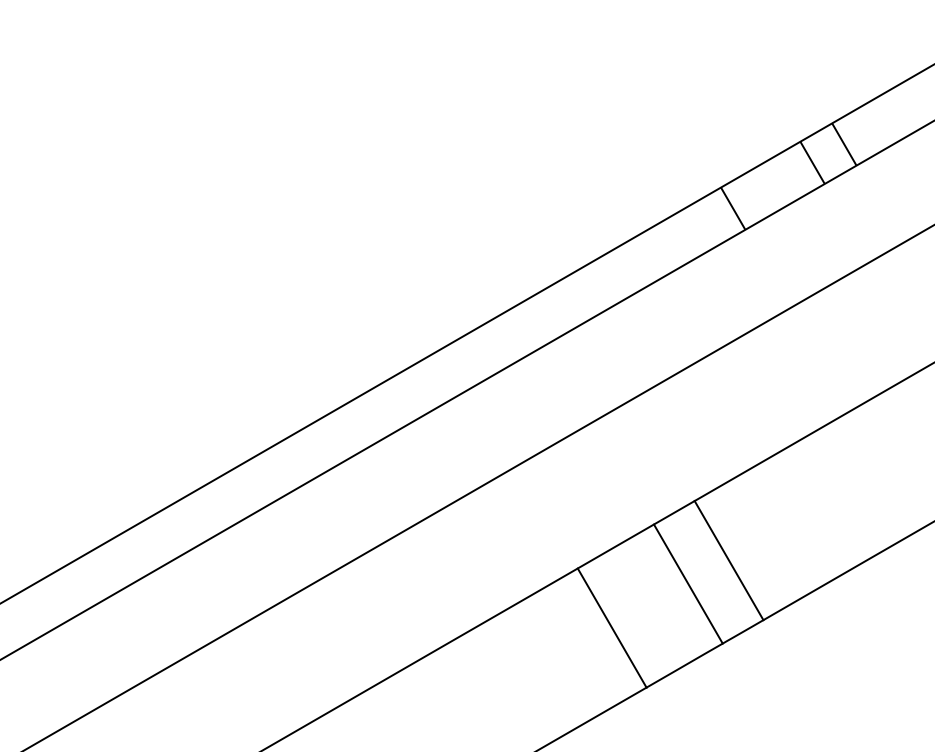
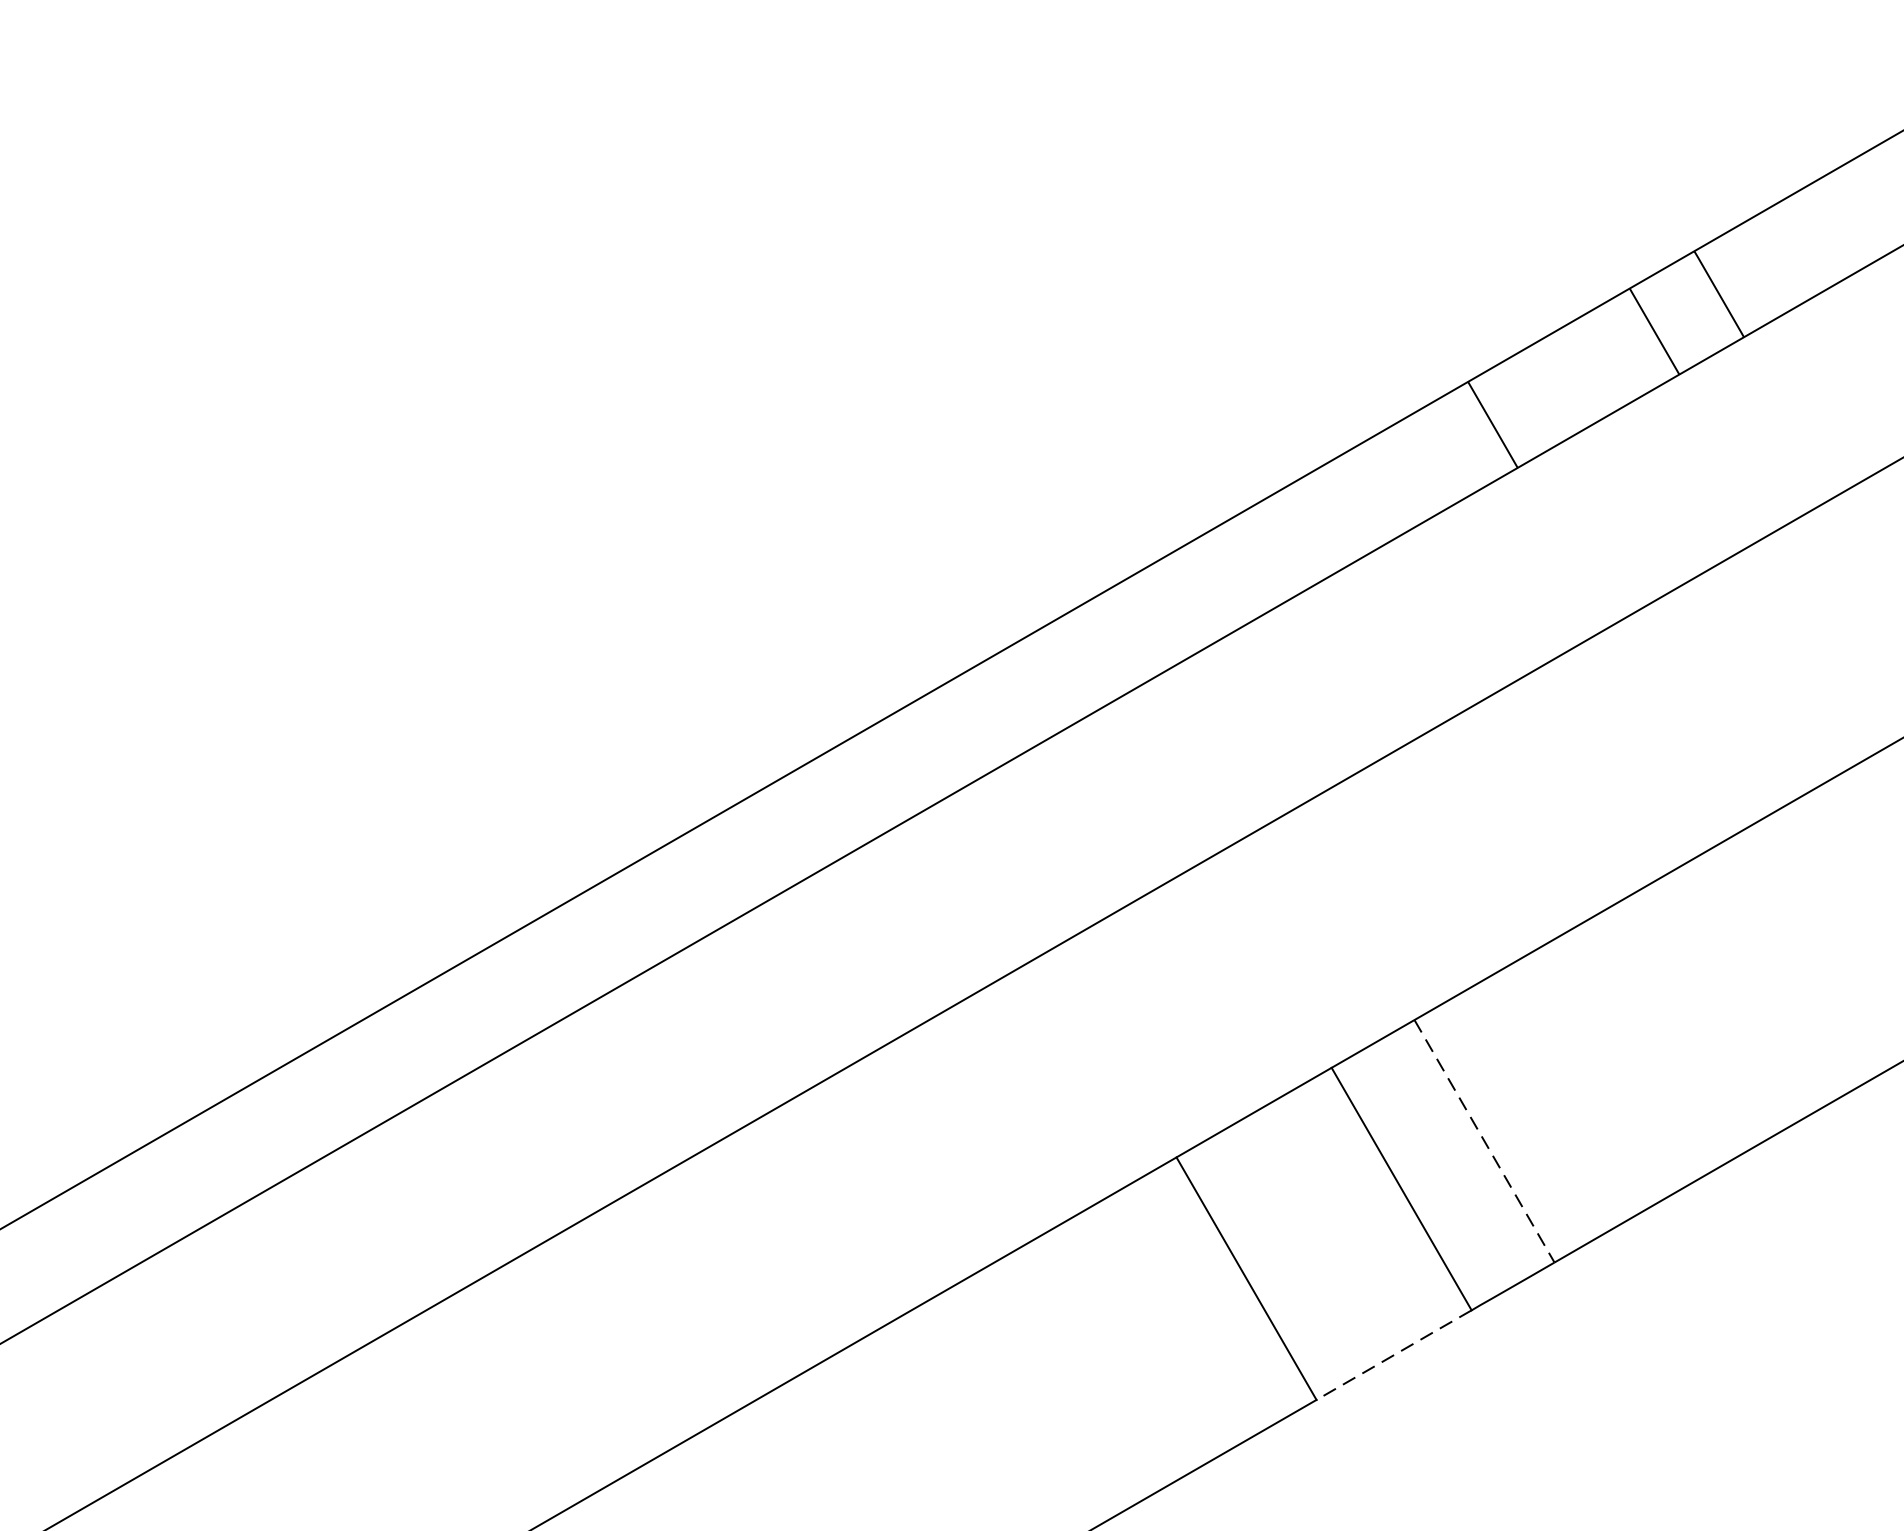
line: (729, 560) -> (1485, 1141), solid -> dashed
line: (684, 665) -> (1393, 1354), solid -> dashed

